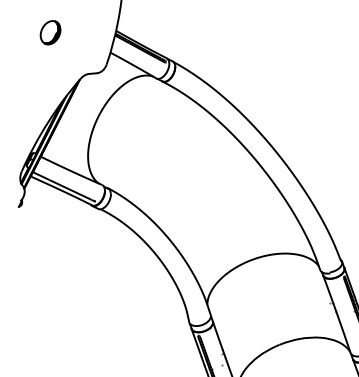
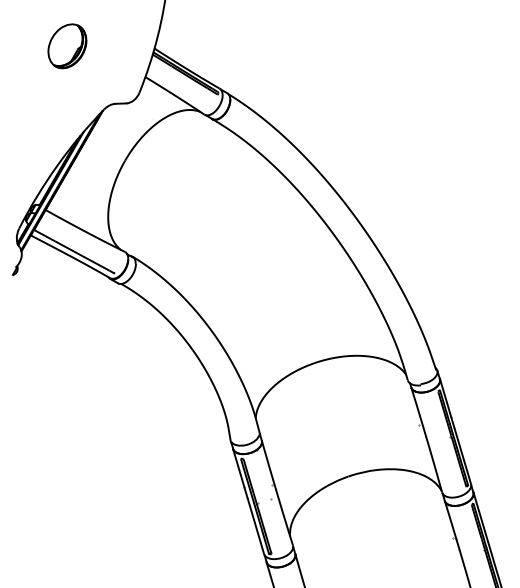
part: (50, 32) -> (67, 46), size x1.43

